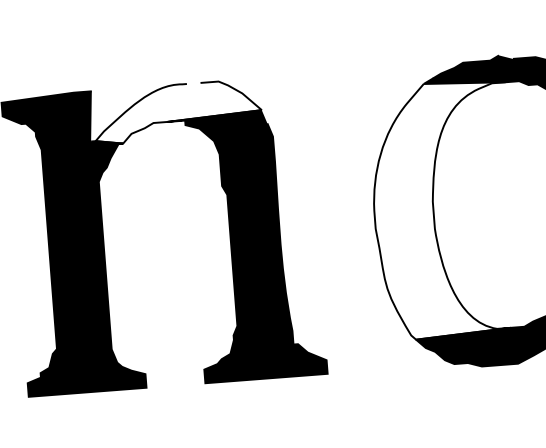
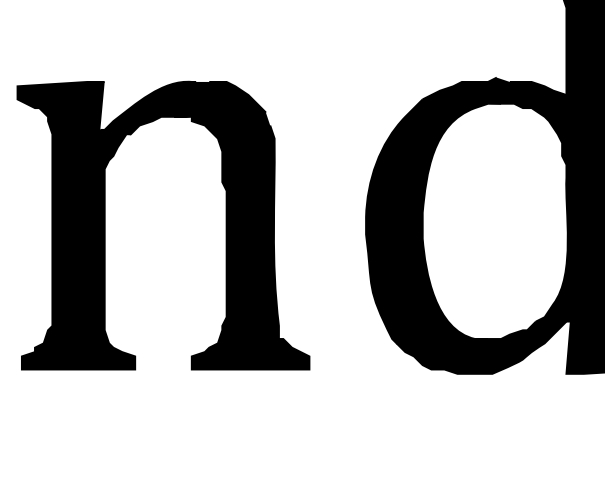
fill: (176, 111) -> (184, 107), added
fill: (444, 210) -> (433, 221), added

